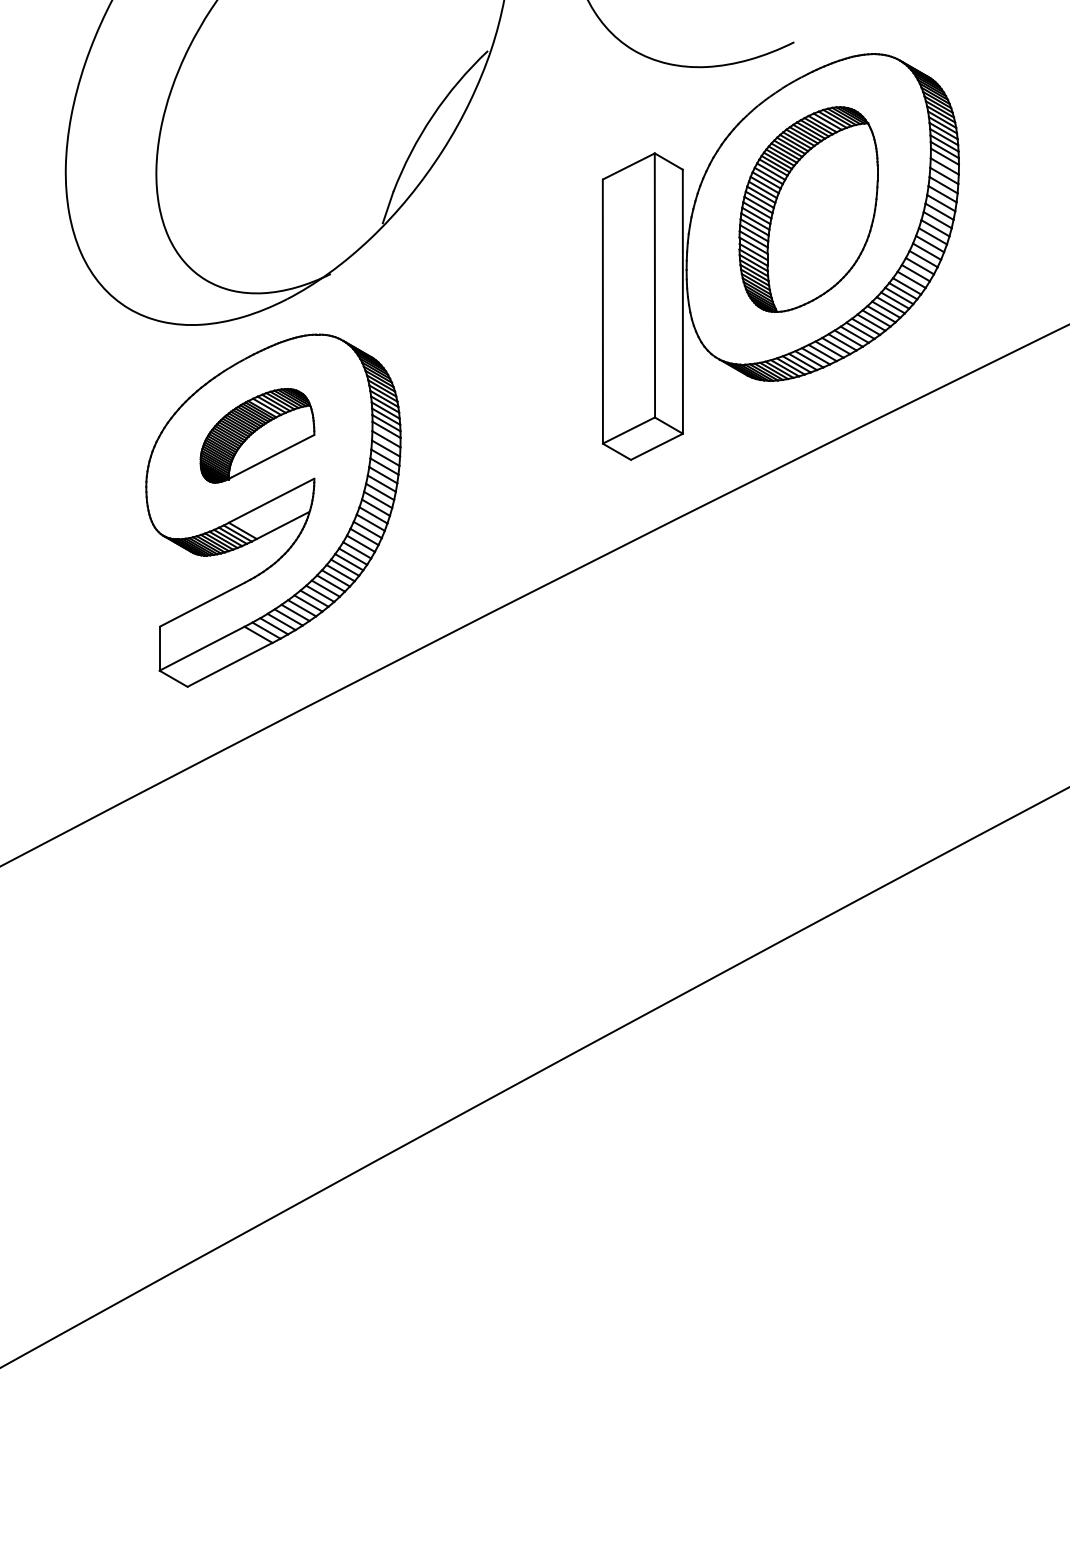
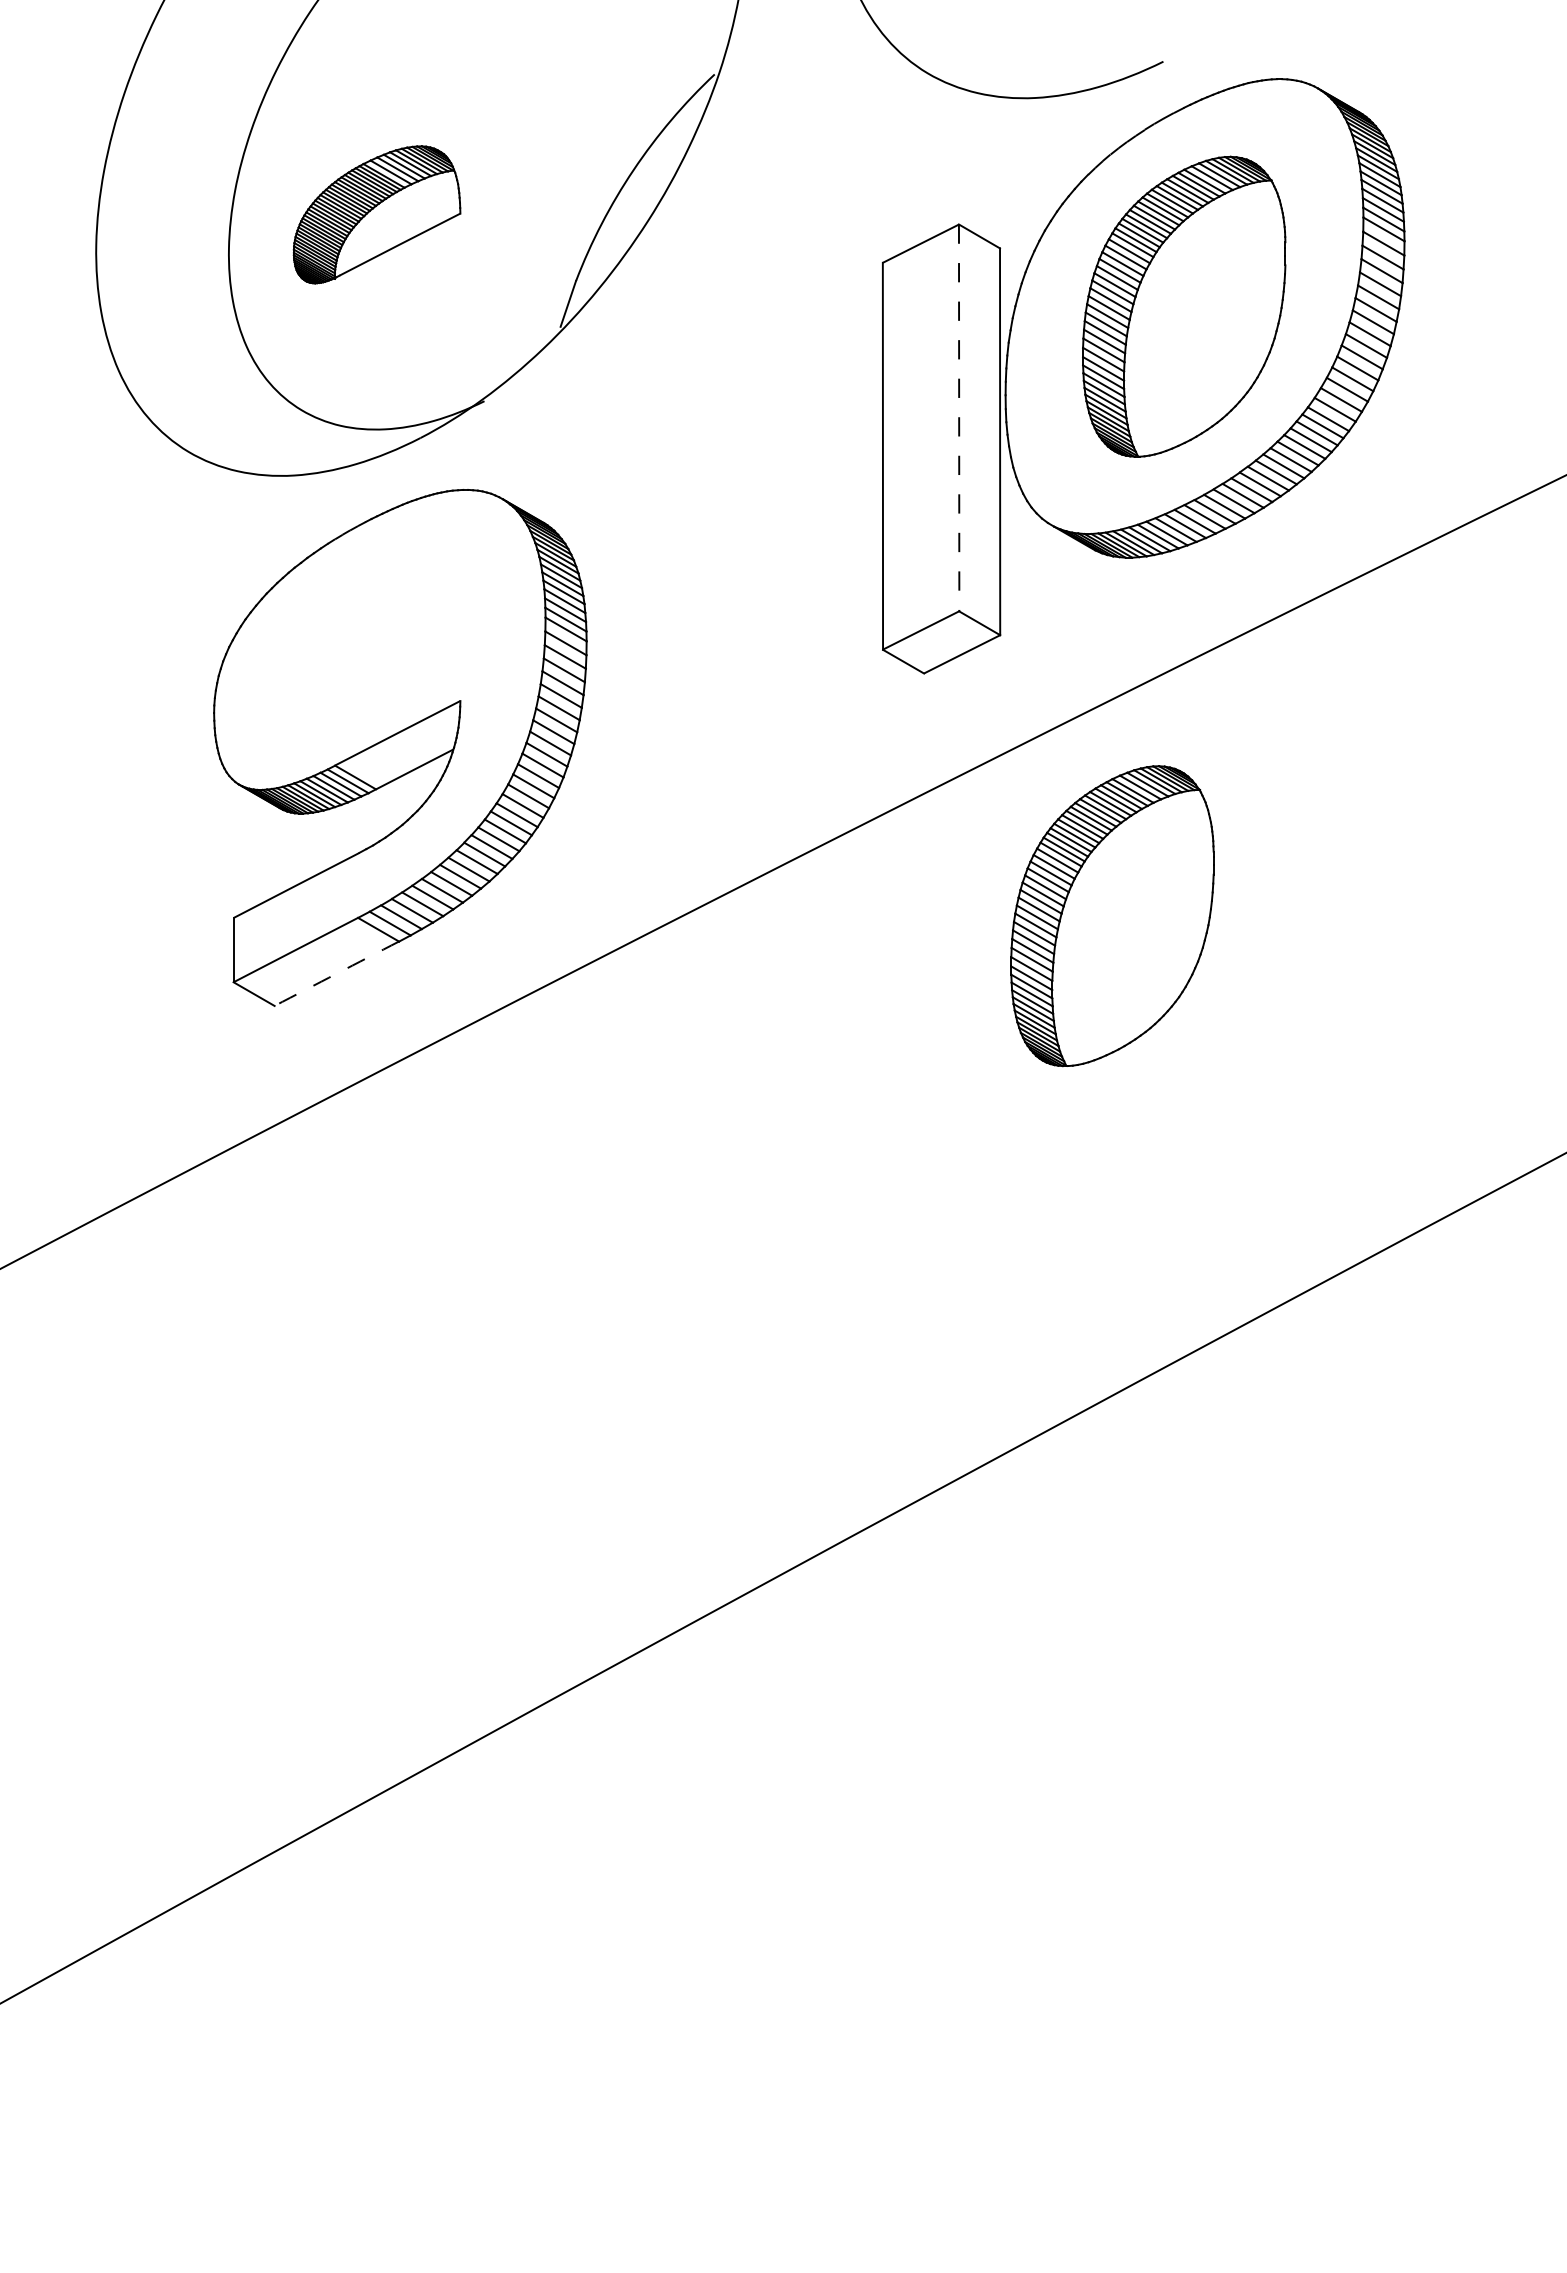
line: (654, 285) -> (958, 418), solid -> dashed
part: (257, 435) -> (377, 214), moved
part: (759, 625) -> (1112, 916), added
arc: (230, 664) -> (337, 973), solid -> dashed

